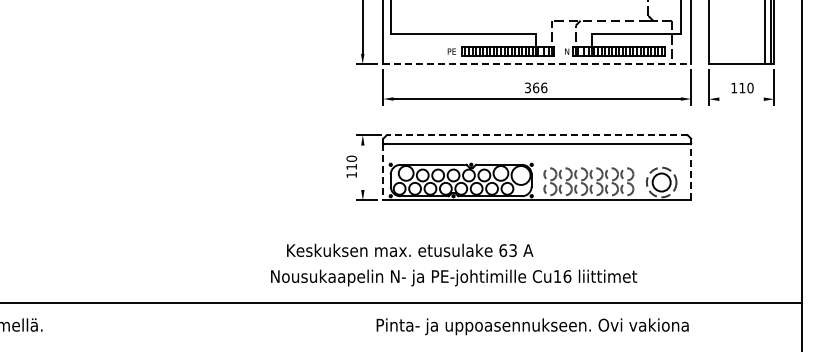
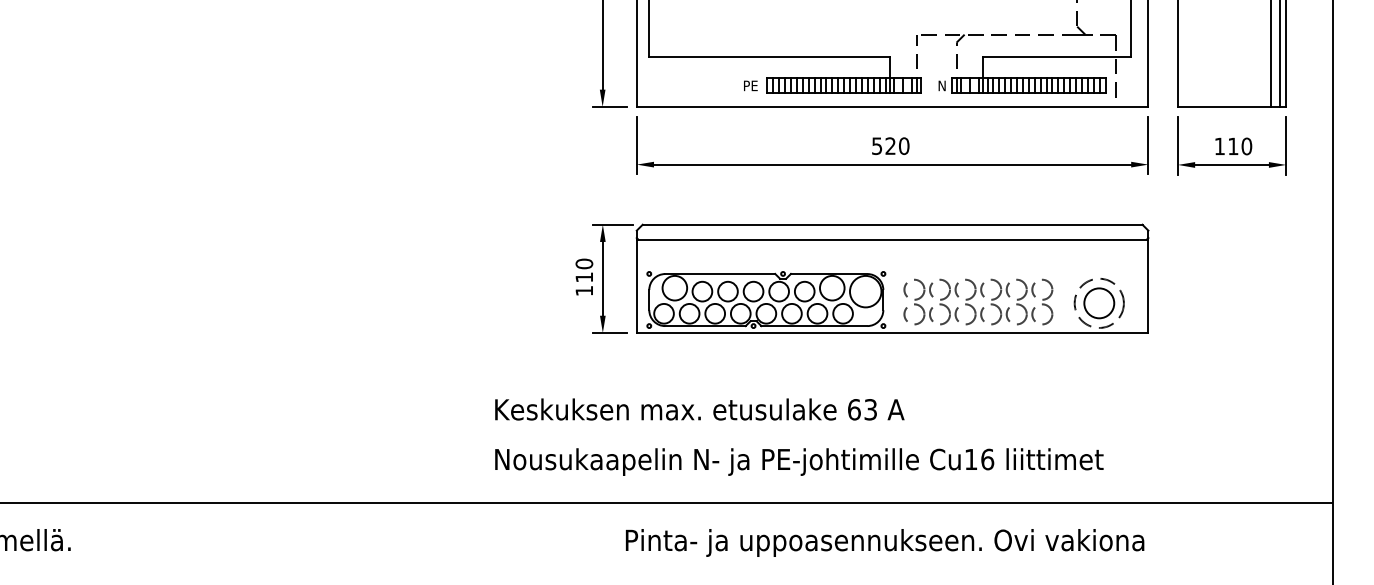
line: (537, 64) -> (893, 107), dashed -> solid
text: (536, 87) -> (891, 145), 366 -> 520
line: (741, 99) -> (1231, 165), added
line: (536, 135) -> (891, 225), dashed -> solid
line: (362, 167) -> (602, 278), added
line: (691, 171) -> (1148, 285), dashed -> solid
line: (383, 172) -> (637, 286), dashed -> solid
text: (410, 249) -> (700, 407), moved
text: (454, 277) -> (799, 461), moved

